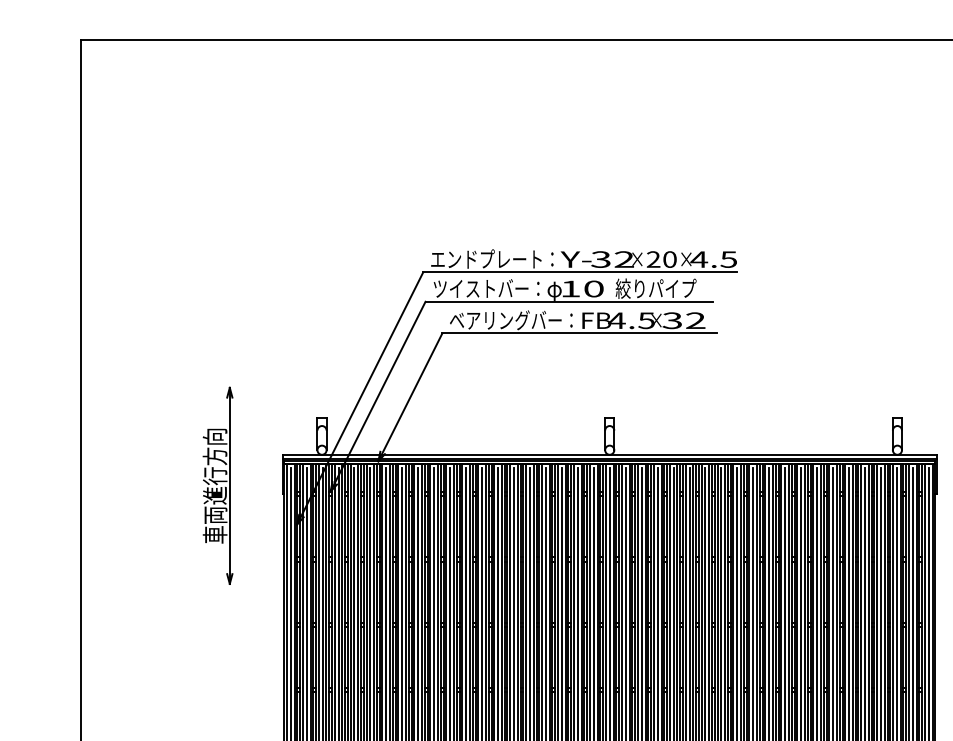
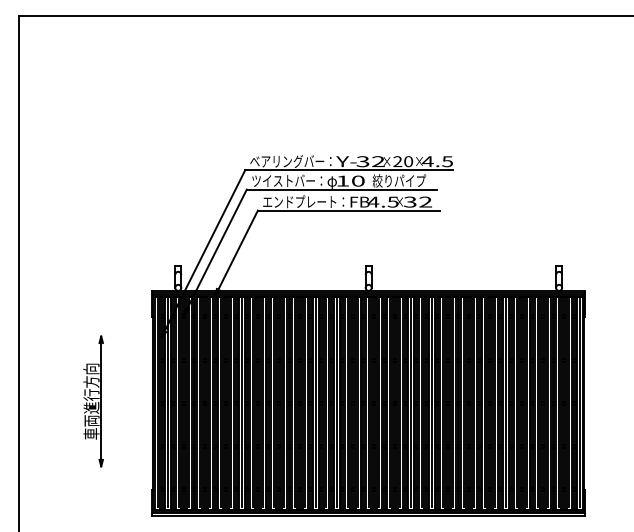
text: (487, 257) -> (287, 160), エンドプレート： -> ベアリングバー：
text: (505, 319) -> (299, 201), ベアリングバー： -> エンドプレート：
part: (218, 485) -> (93, 401), moved

